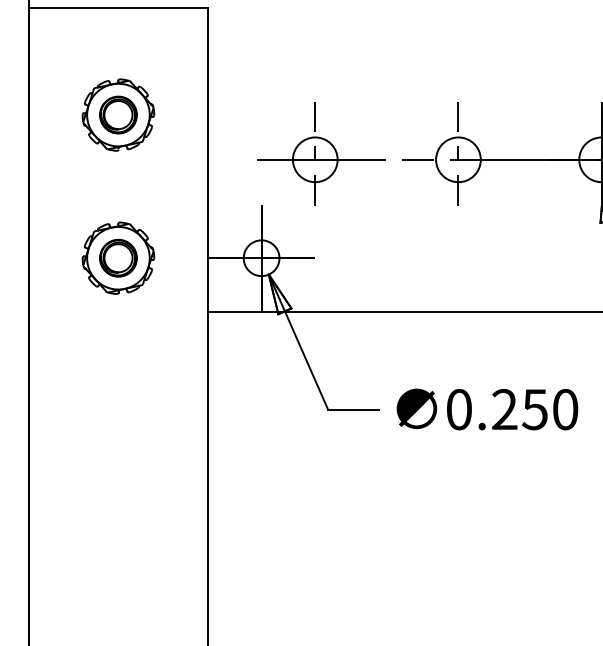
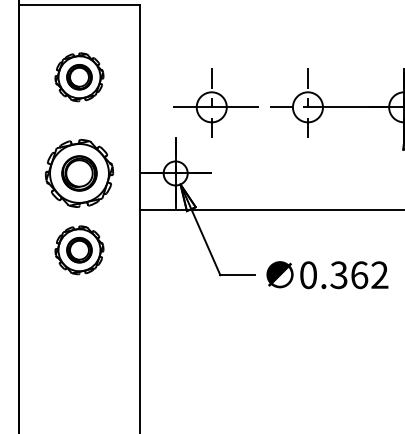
part: (118, 258) -> (79, 173), size x1.4
part: (118, 372) -> (79, 250), added
text: (535, 410) -> (359, 275), 0.250 -> 0.362

